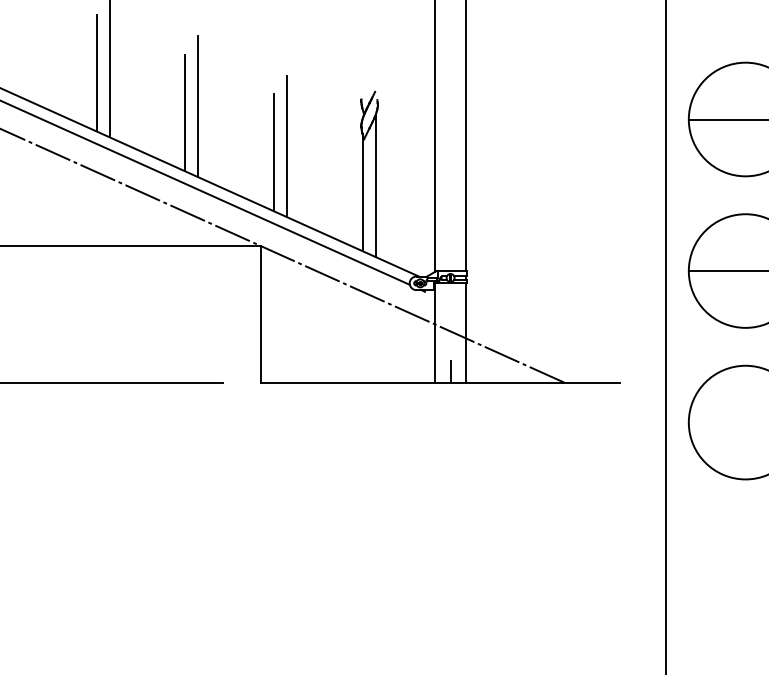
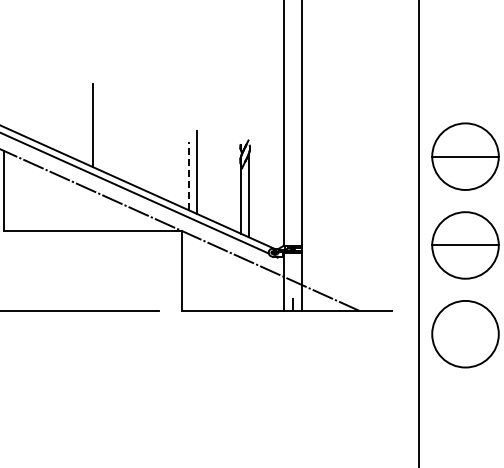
line: (96, 73) -> (85, 129), removed
line: (197, 105) -> (144, 148), removed
line: (185, 112) -> (137, 152), removed
line: (274, 151) -> (189, 175), solid -> dashed

